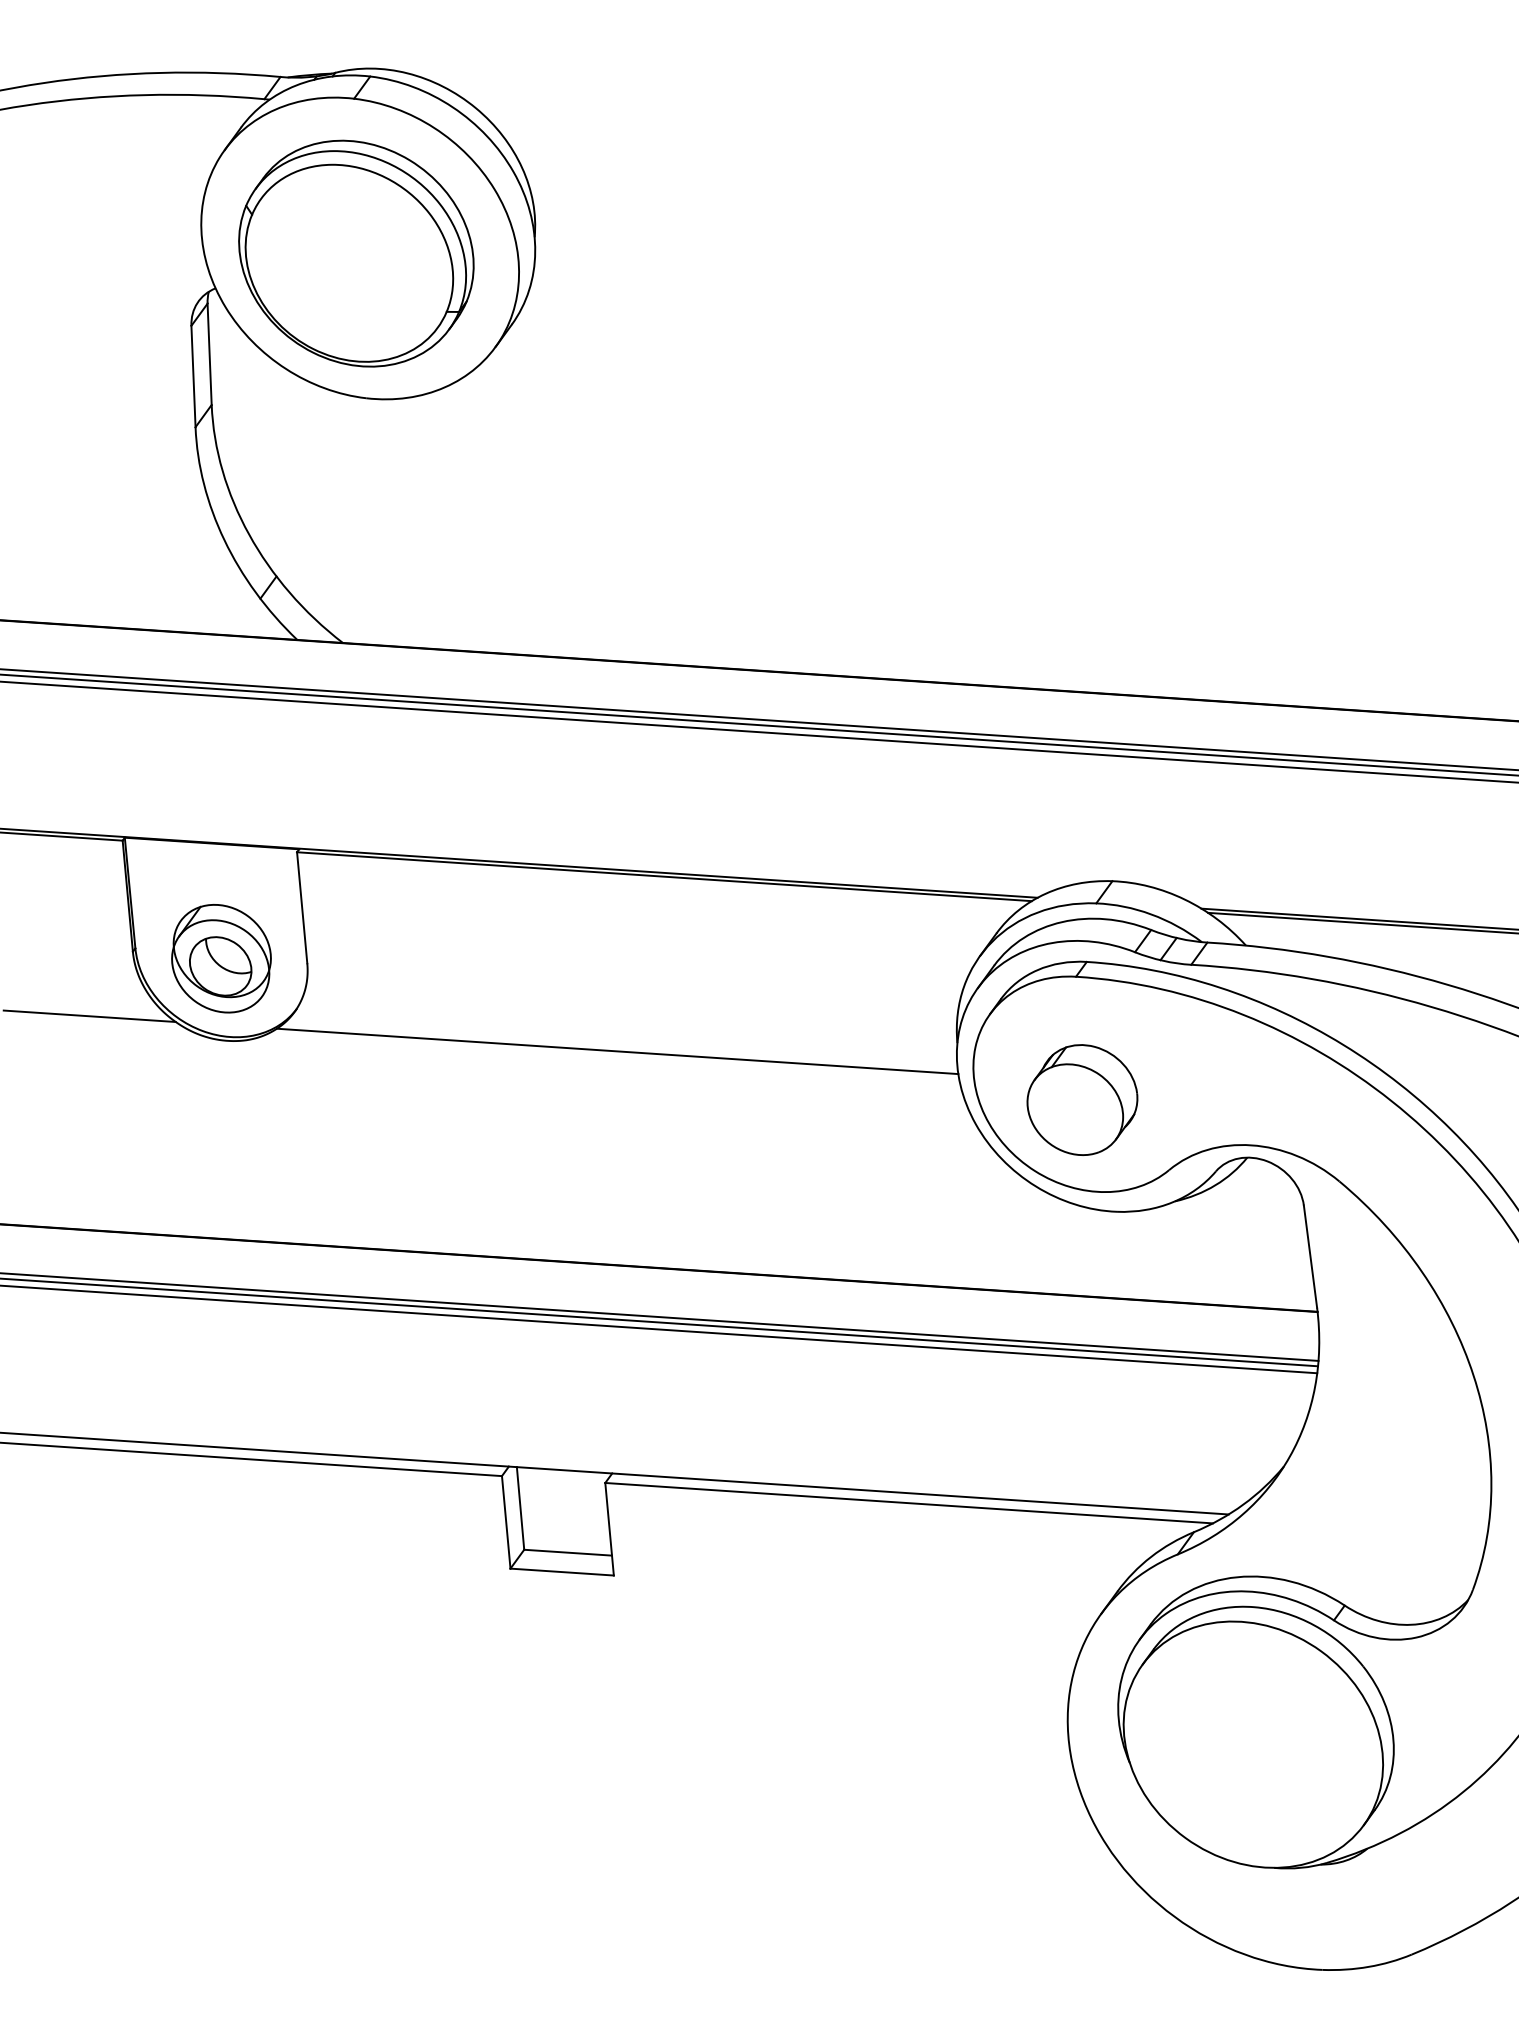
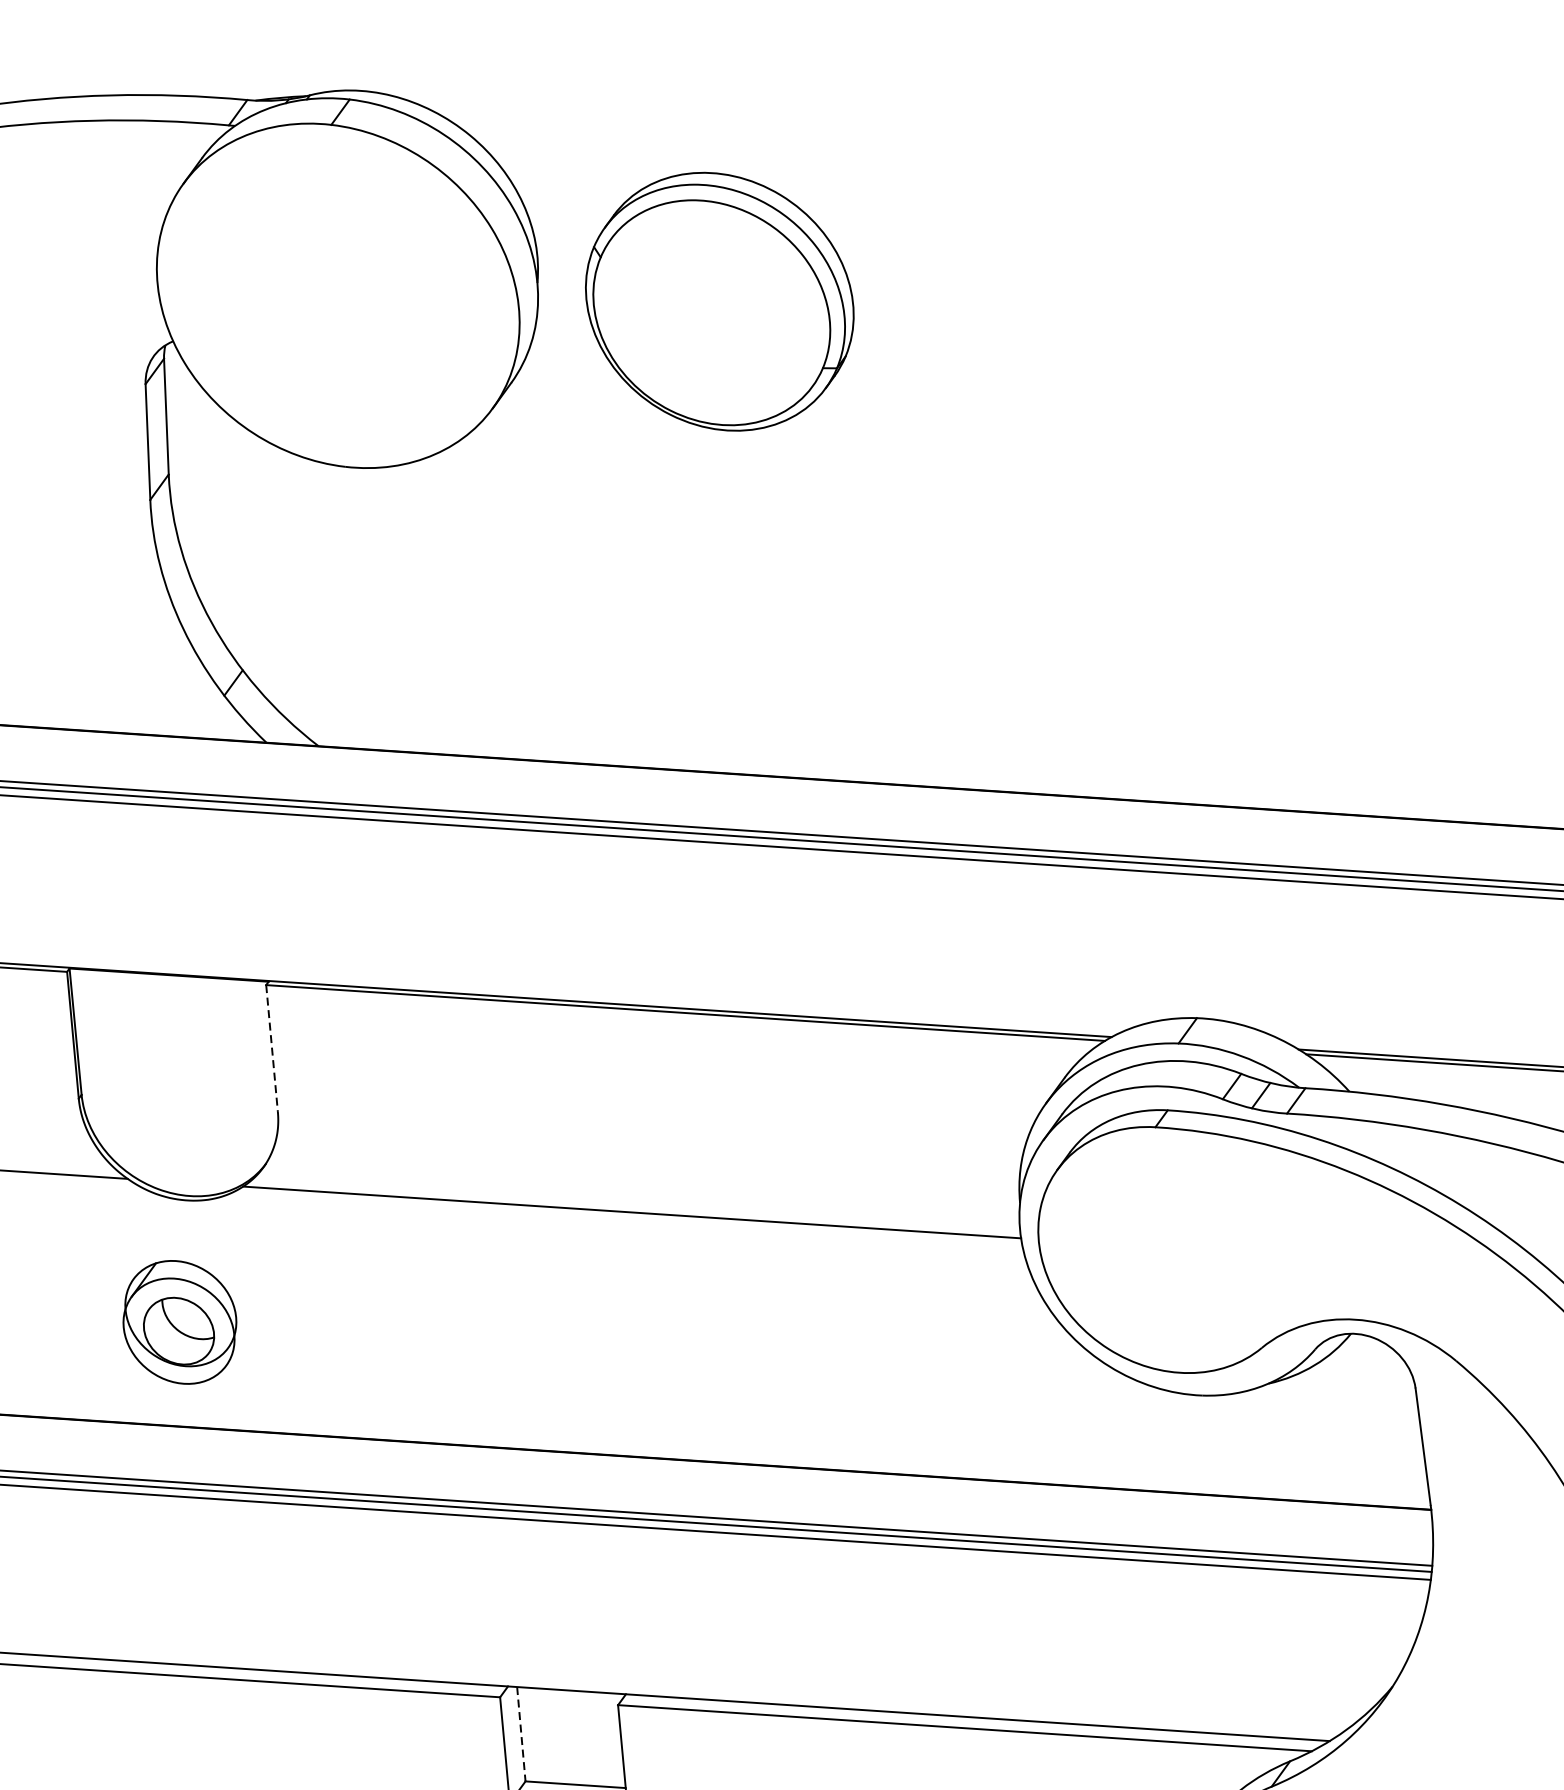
part: (356, 253) -> (719, 301), moved
line: (302, 907) -> (272, 1048), solid -> dashed
part: (221, 958) -> (179, 1322), moved
part: (1082, 1099) -> (1162, 1267), removed
line: (520, 1508) -> (521, 1734), solid -> dashed

